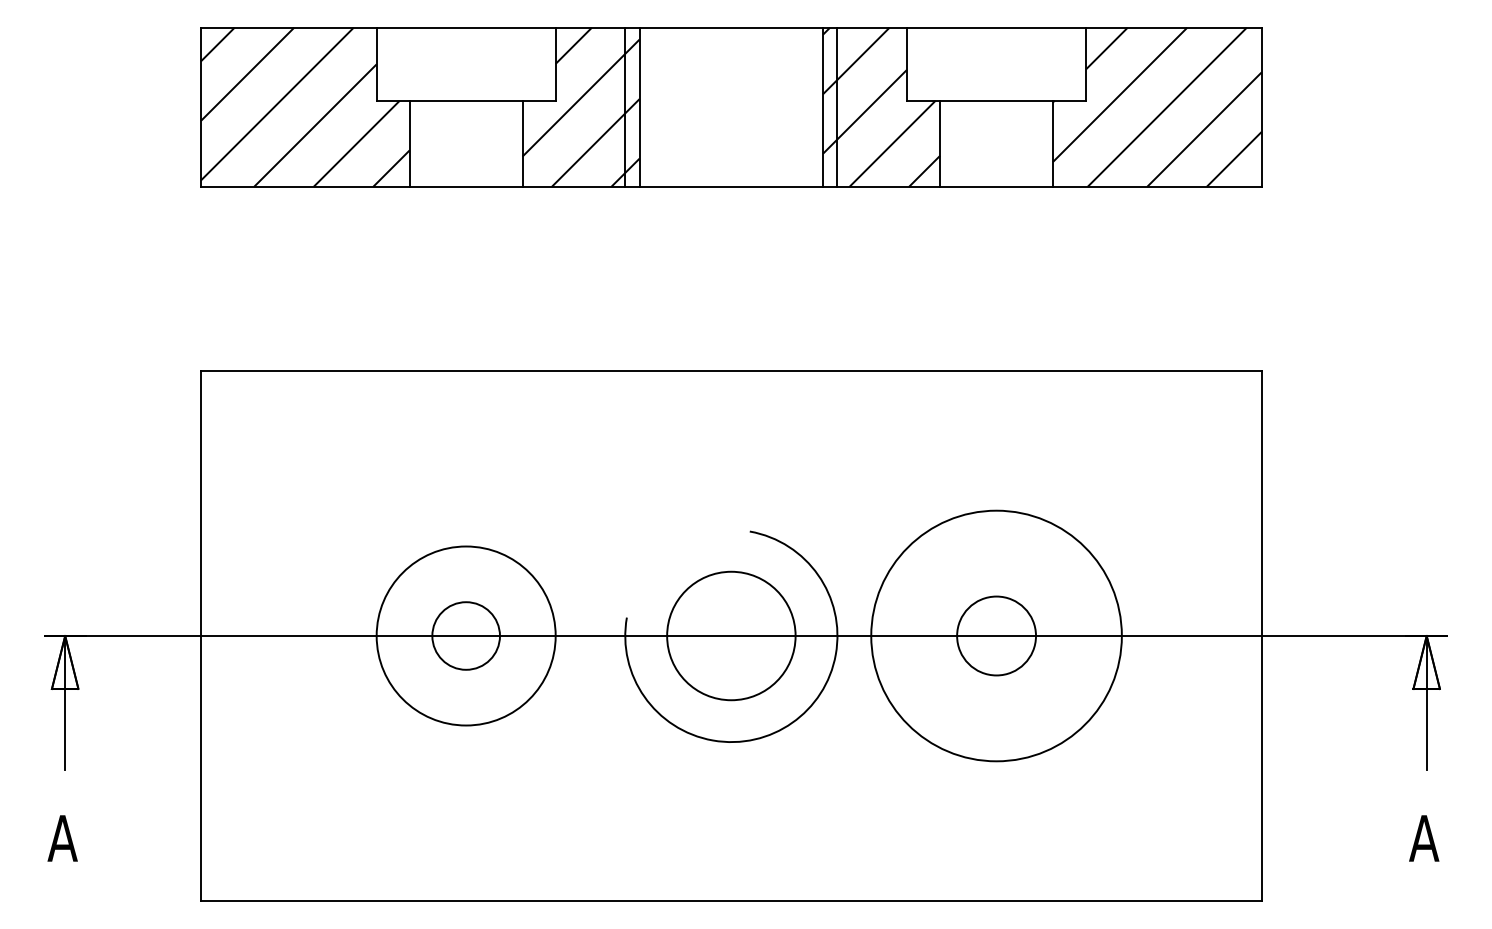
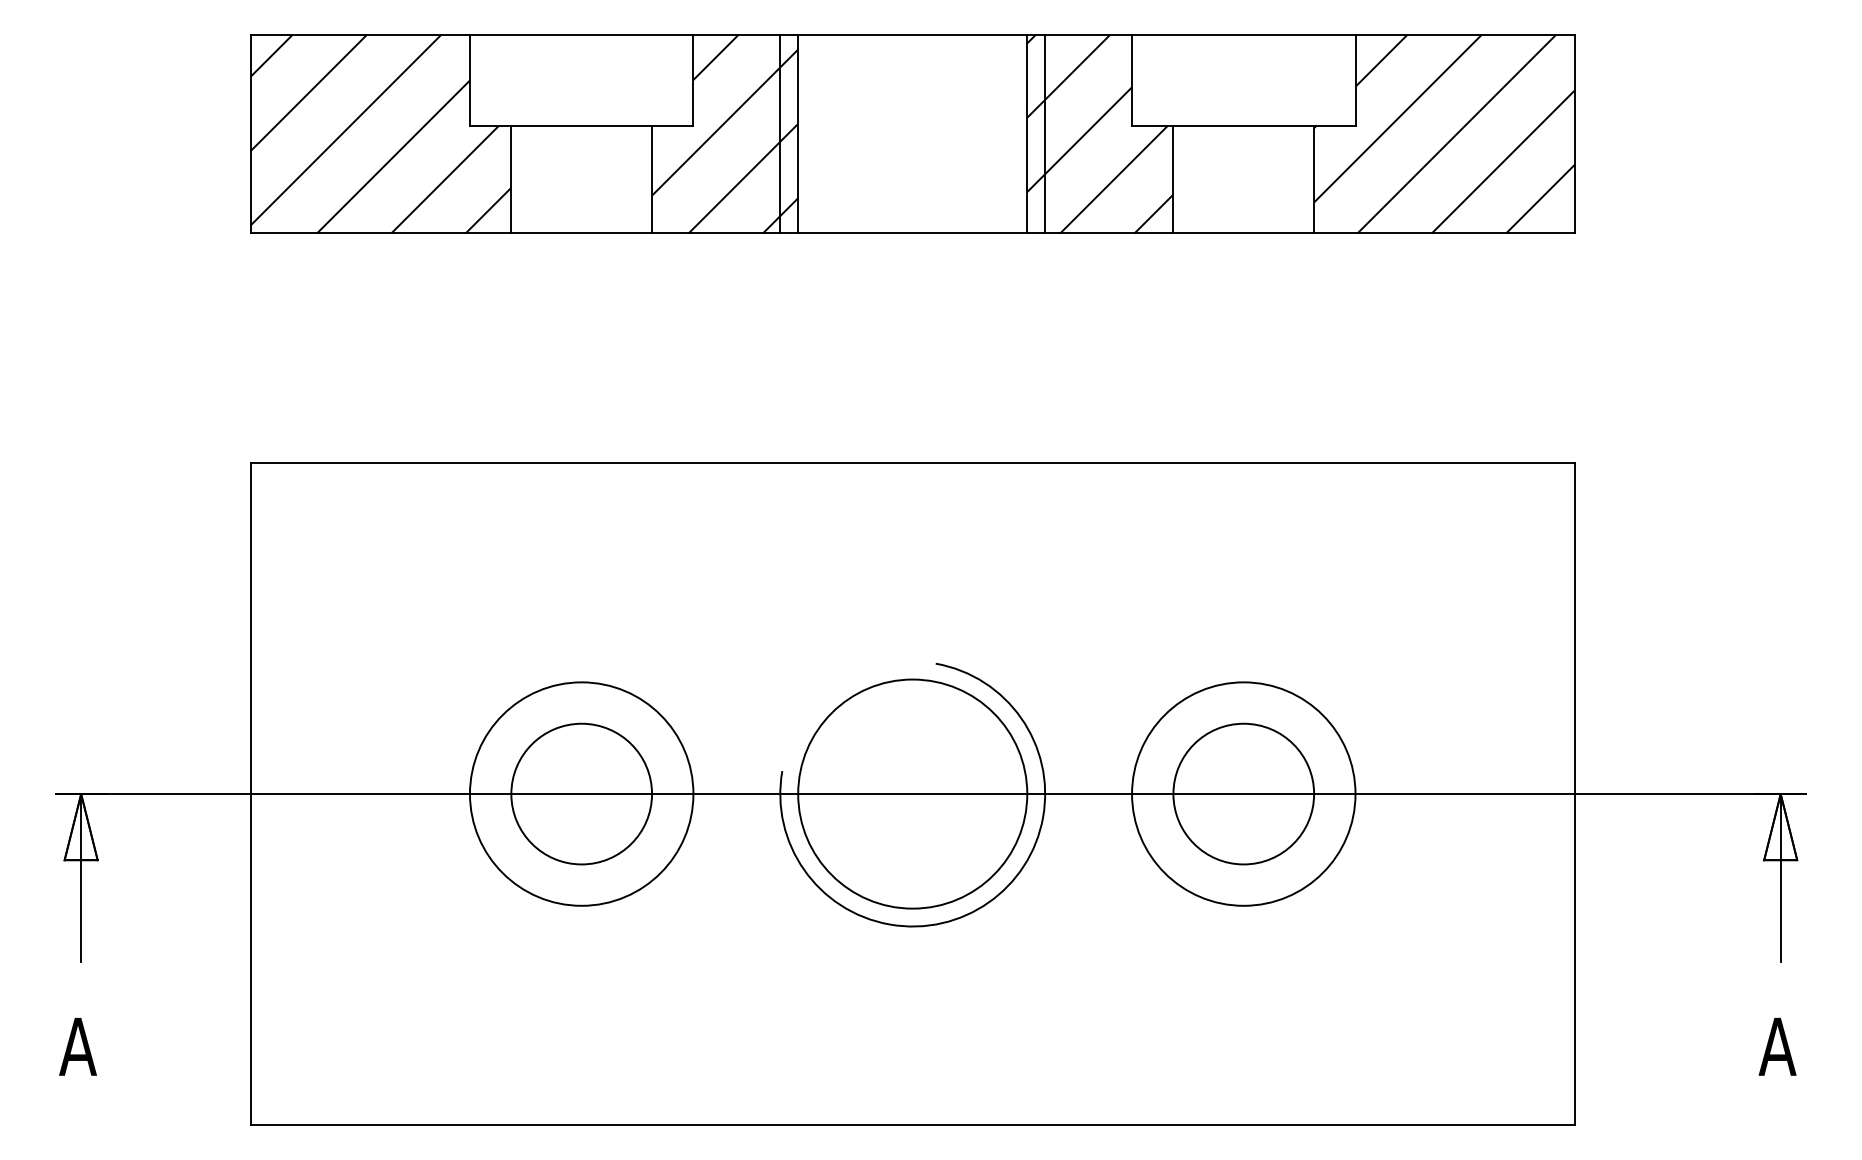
circle: (466, 635) -> (581, 793), size x1.67
circle: (731, 635) -> (912, 793), size x1.43
circle: (996, 635) -> (1243, 793), size x0.71
circle: (996, 635) -> (1243, 793), size x1.43

